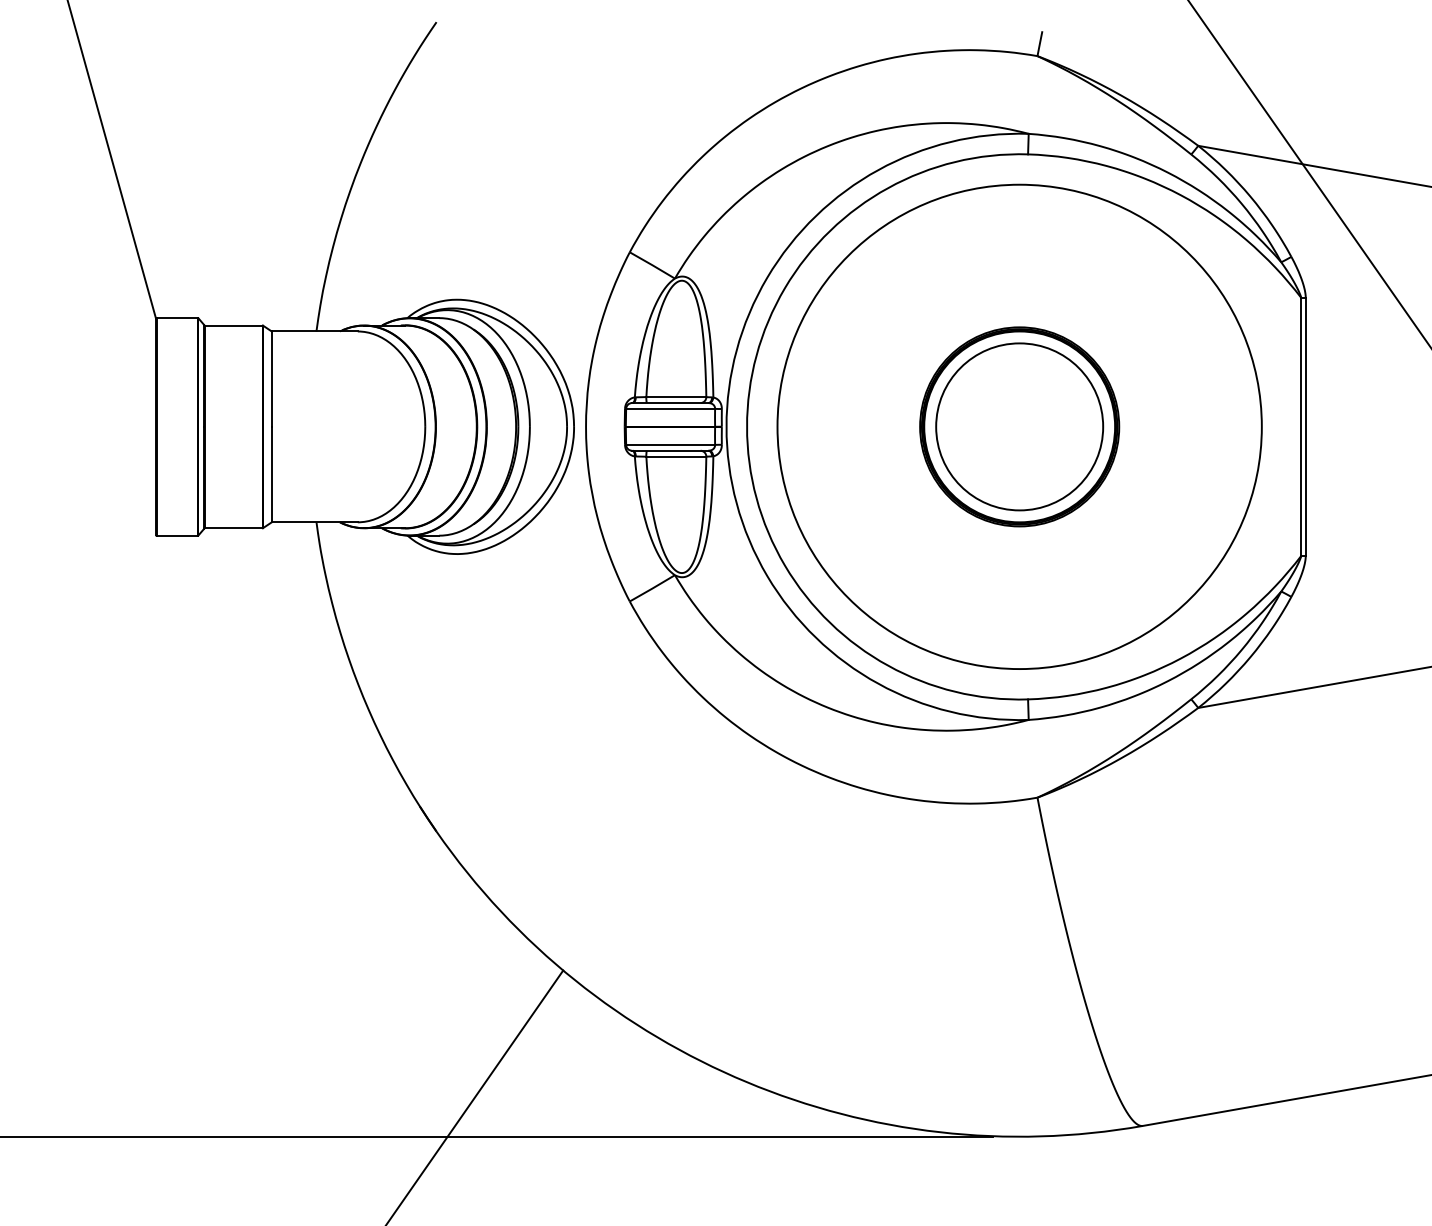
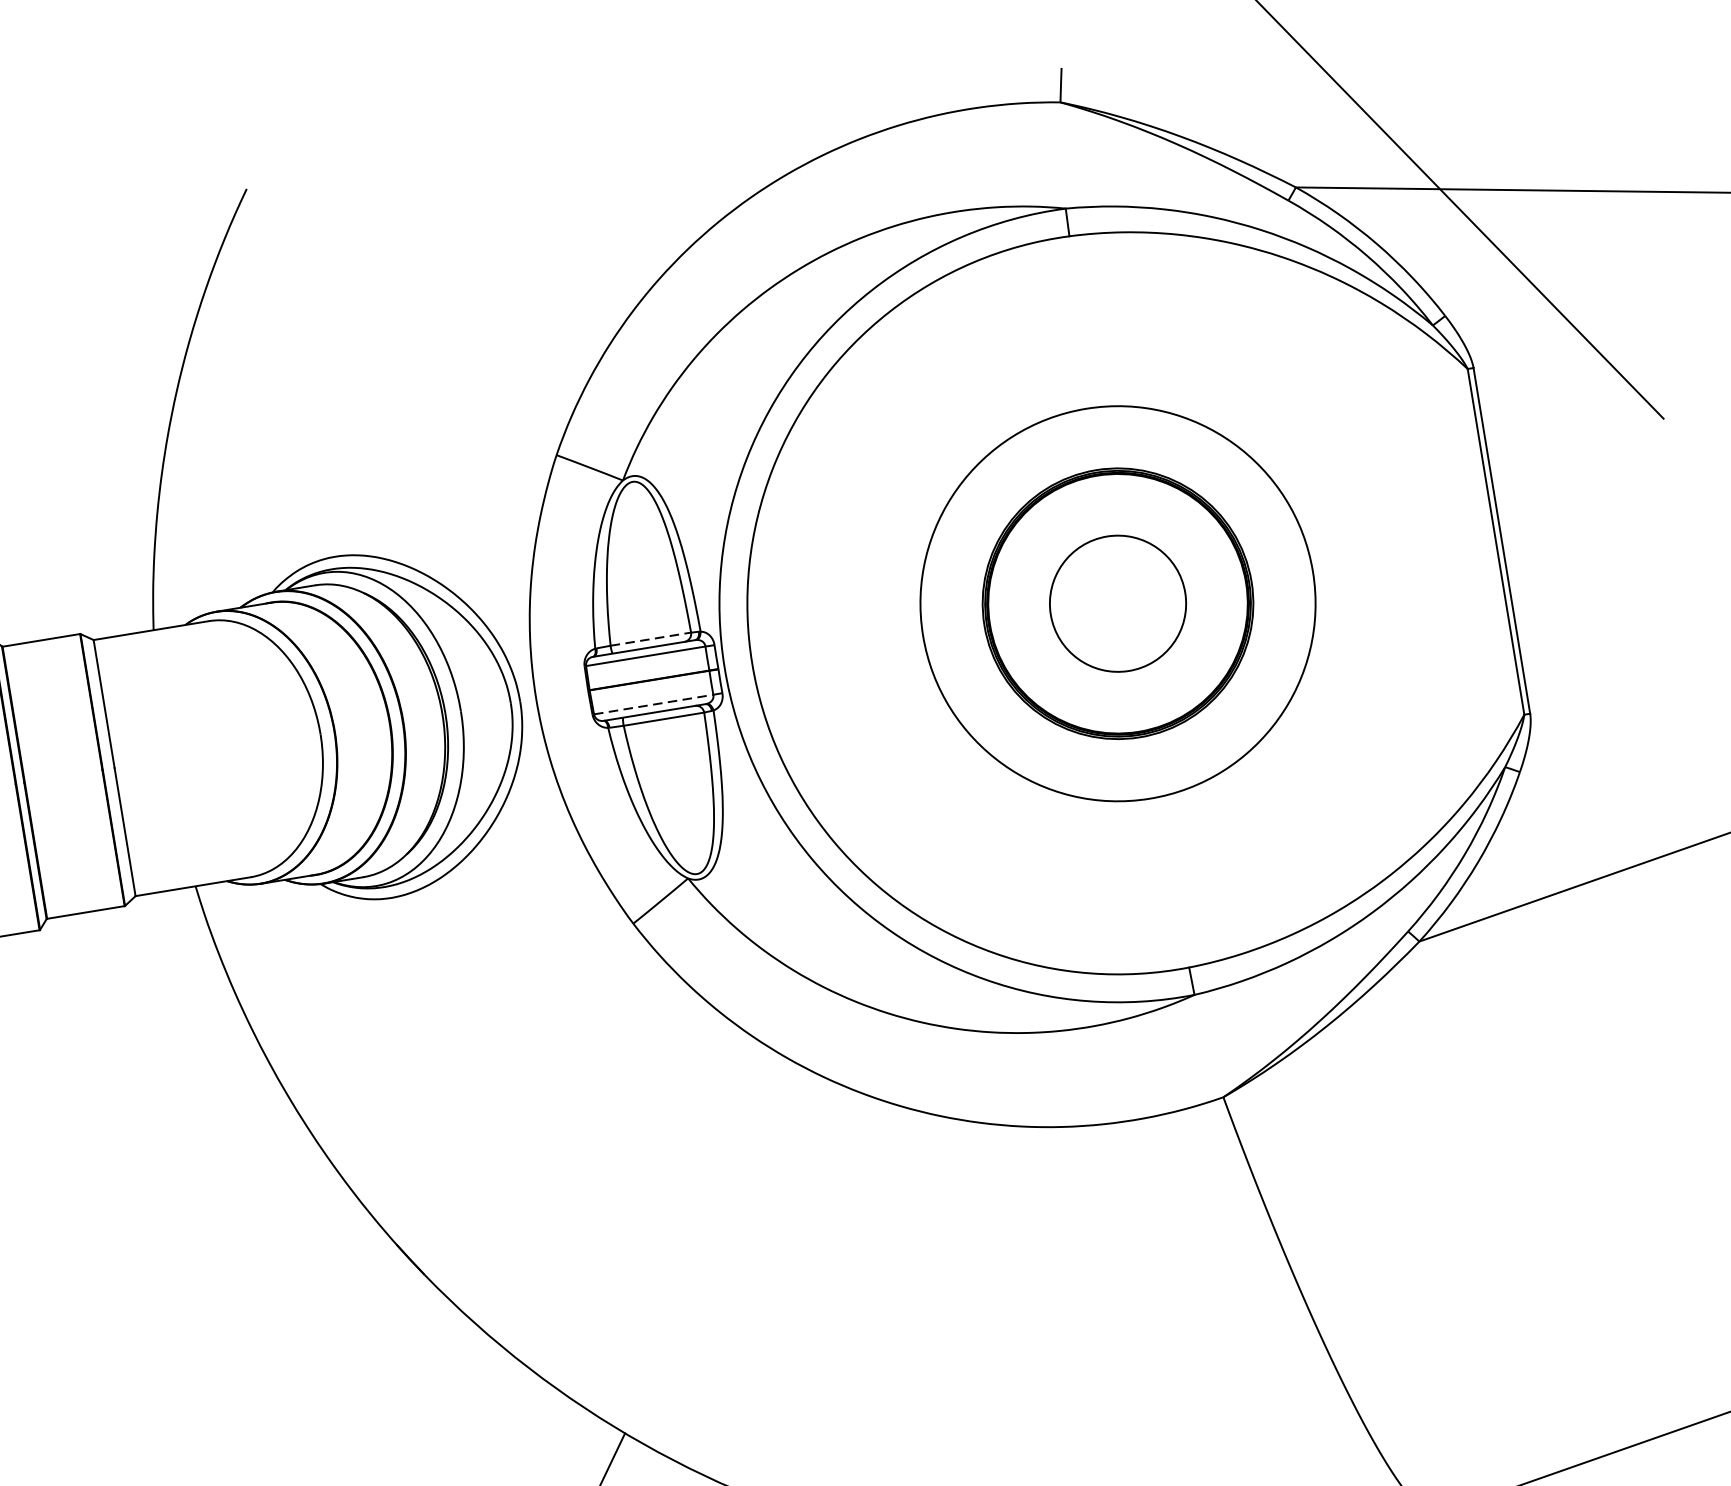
line: (676, 397) -> (651, 639), solid -> dashed
circle: (1019, 426) -> (1117, 603), size x0.6
circle: (1019, 426) -> (1117, 603), size x0.6
line: (671, 444) -> (654, 703), solid -> dashed

